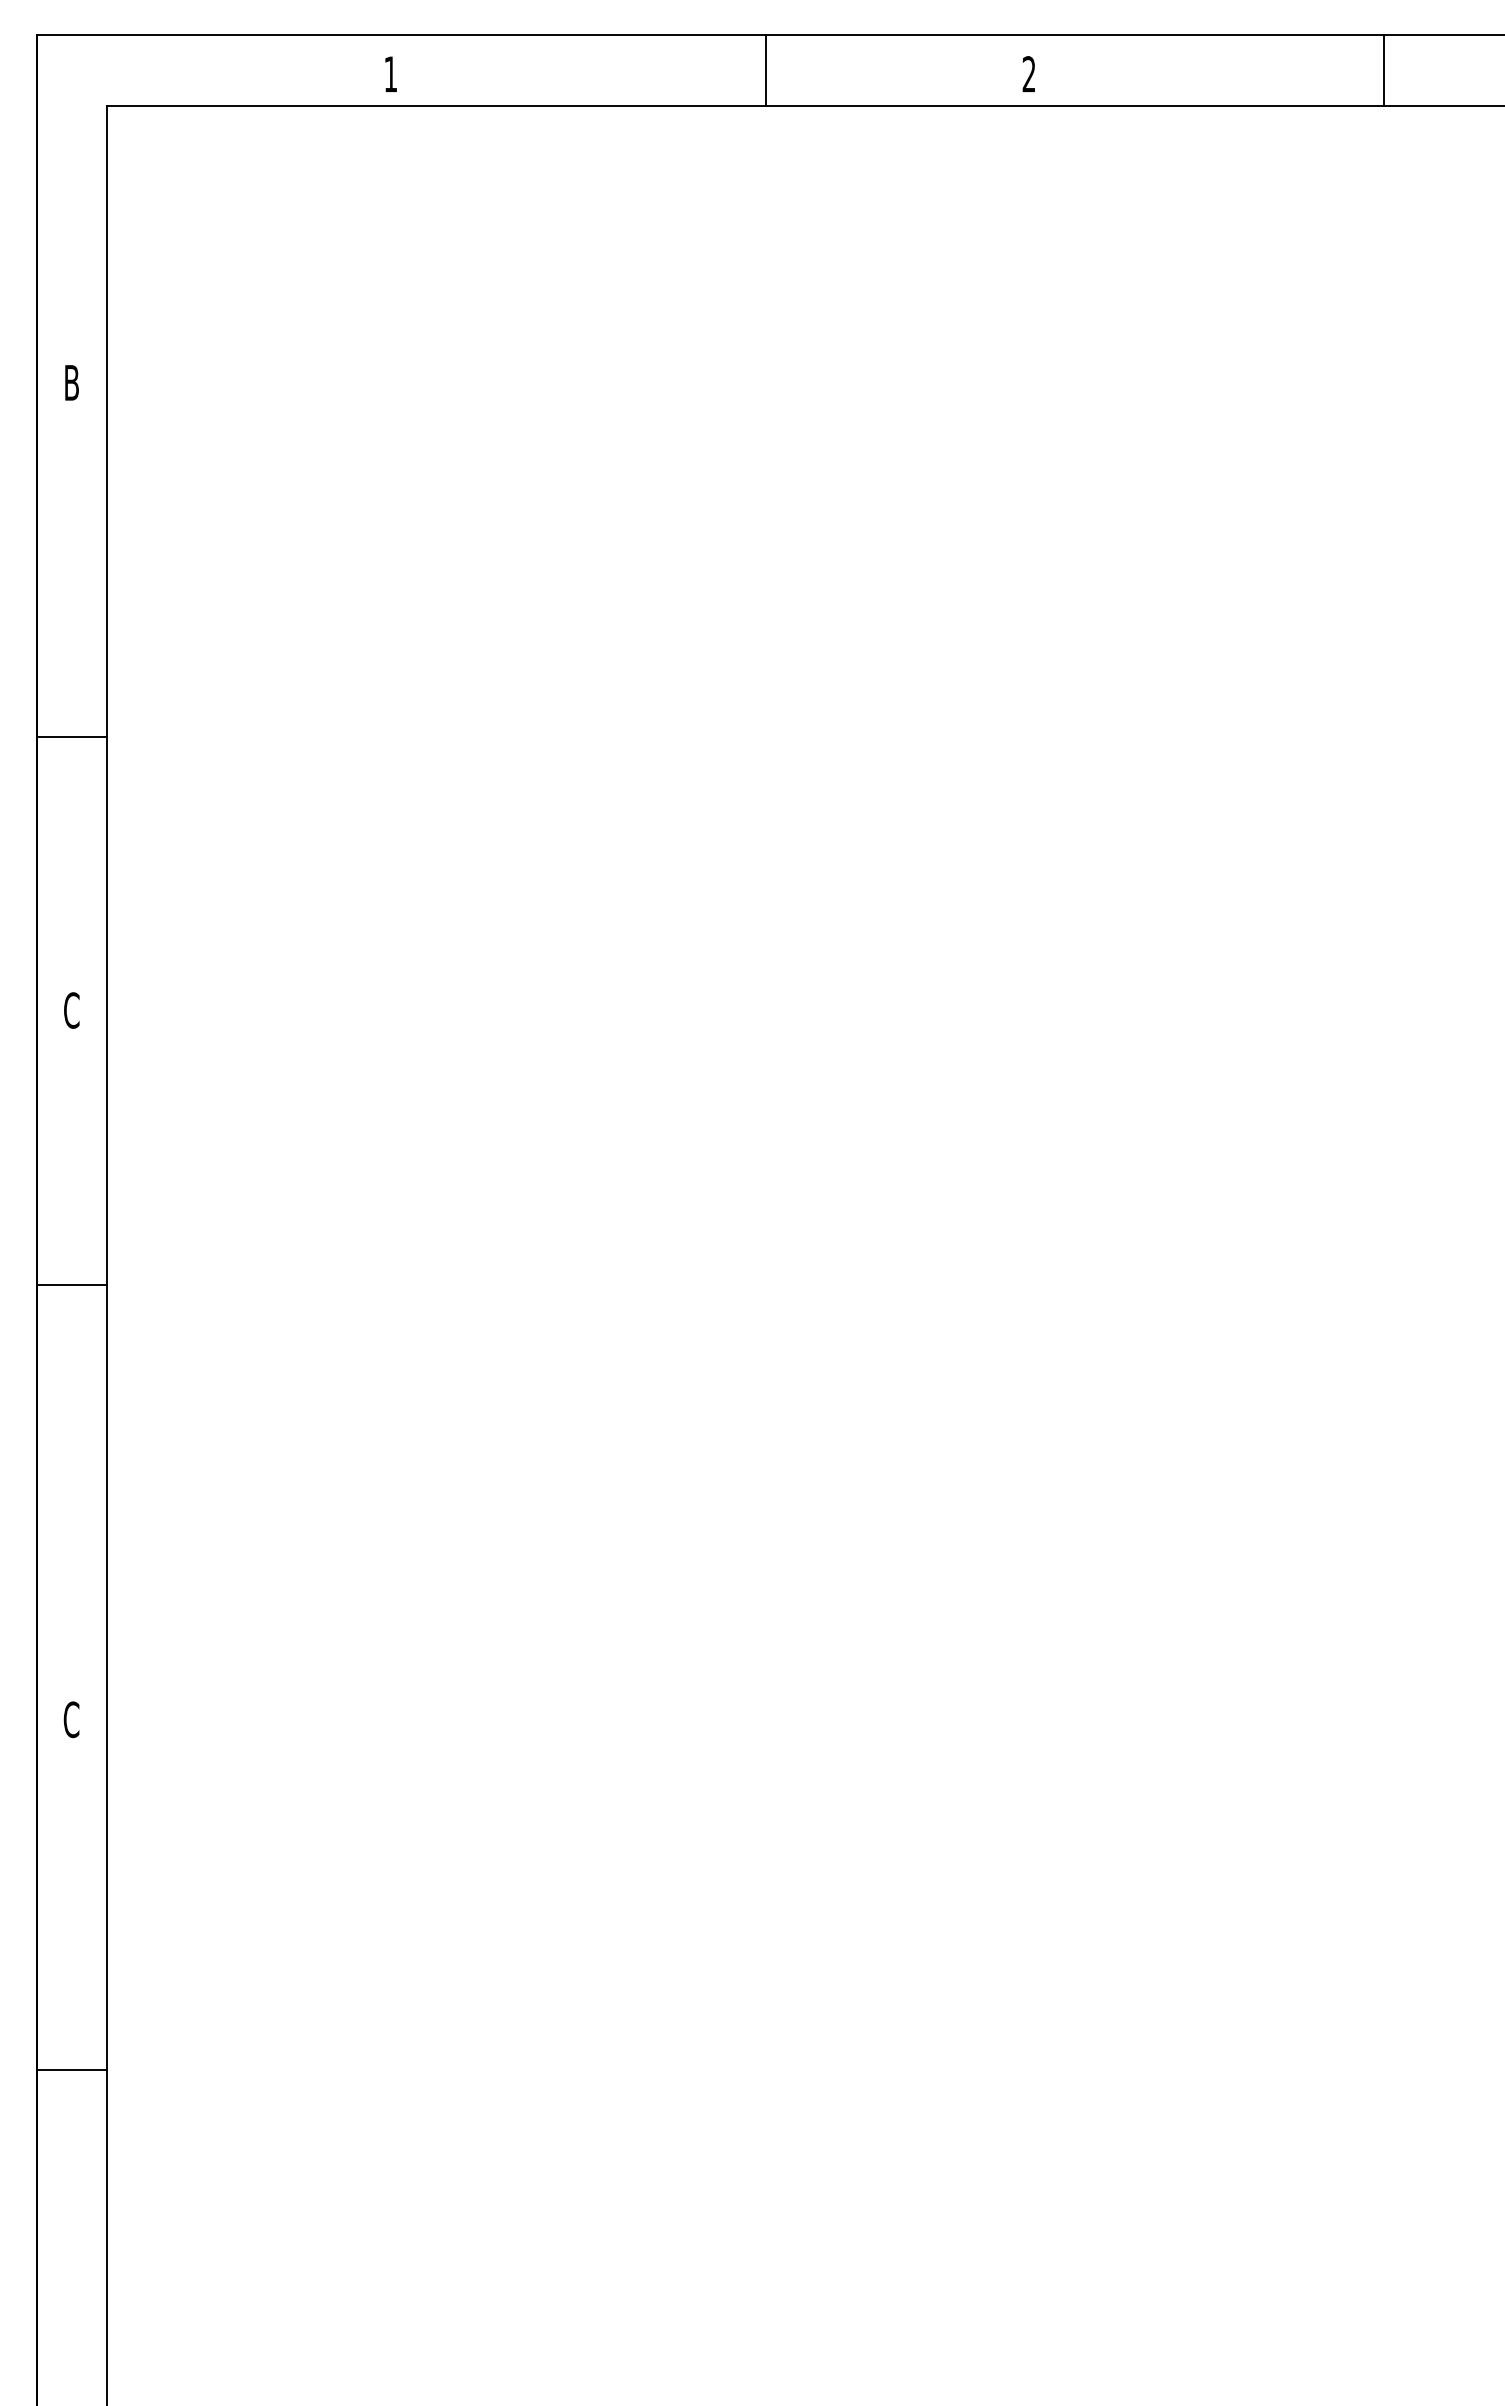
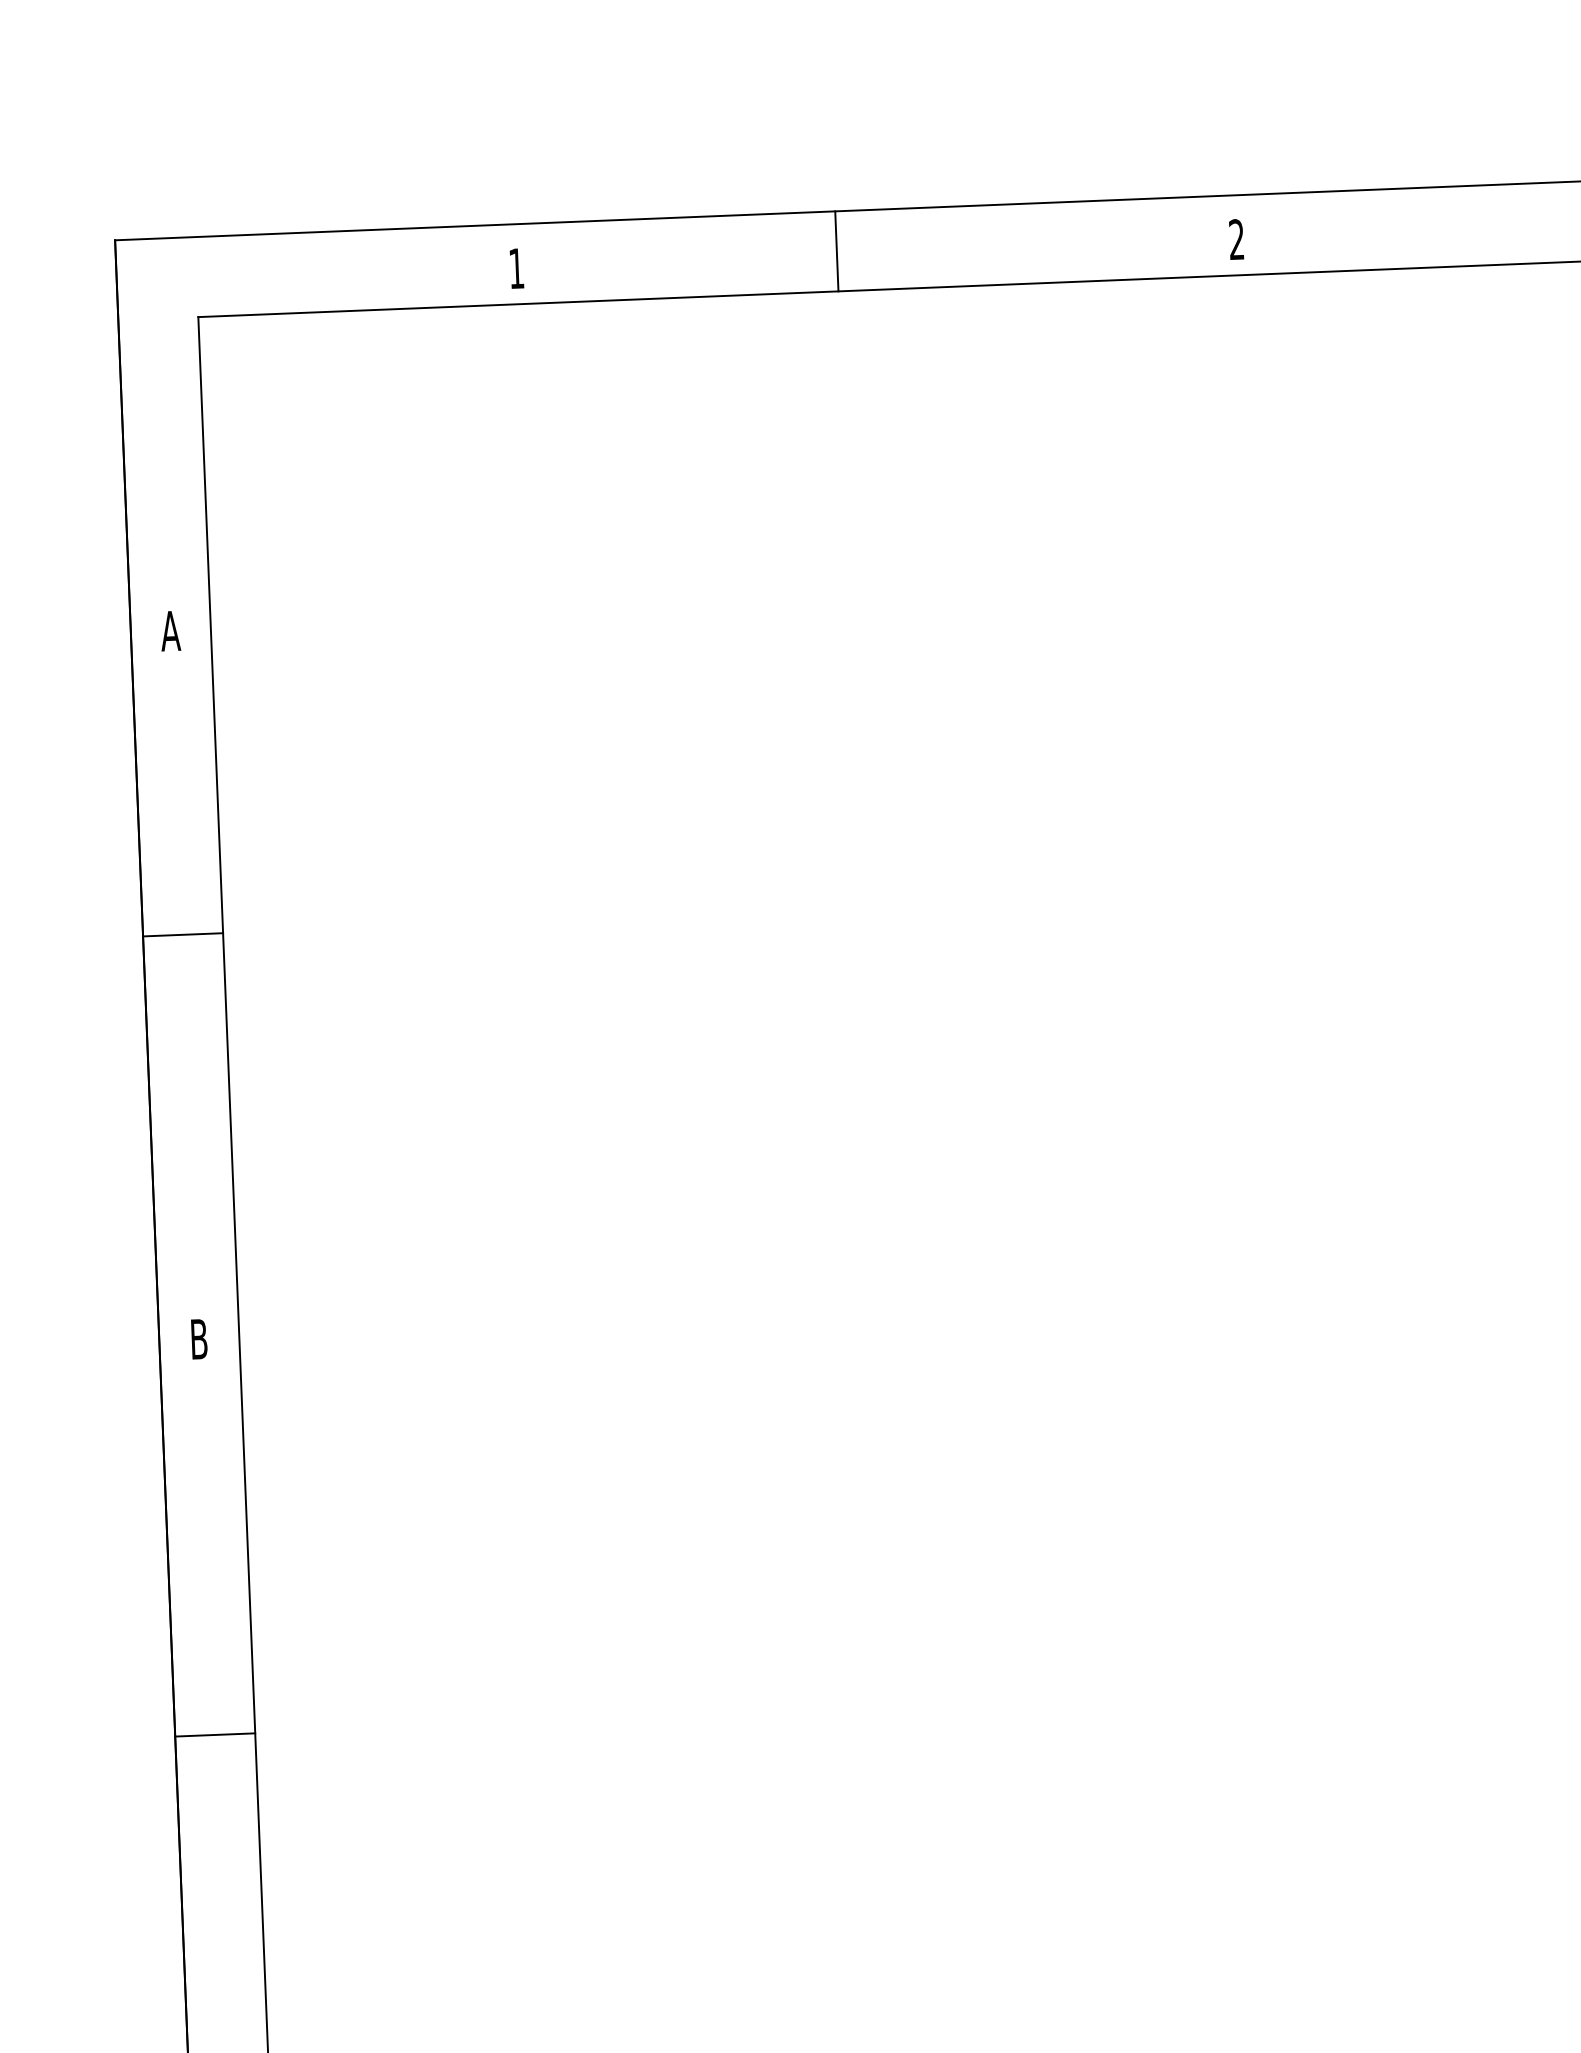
line: (765, 70) -> (836, 251), moved
text: (71, 382) -> (170, 630), B -> A
line: (71, 737) -> (182, 935), moved
text: (71, 1010) -> (198, 1339), C -> B
line: (71, 1285) -> (214, 1735), moved

